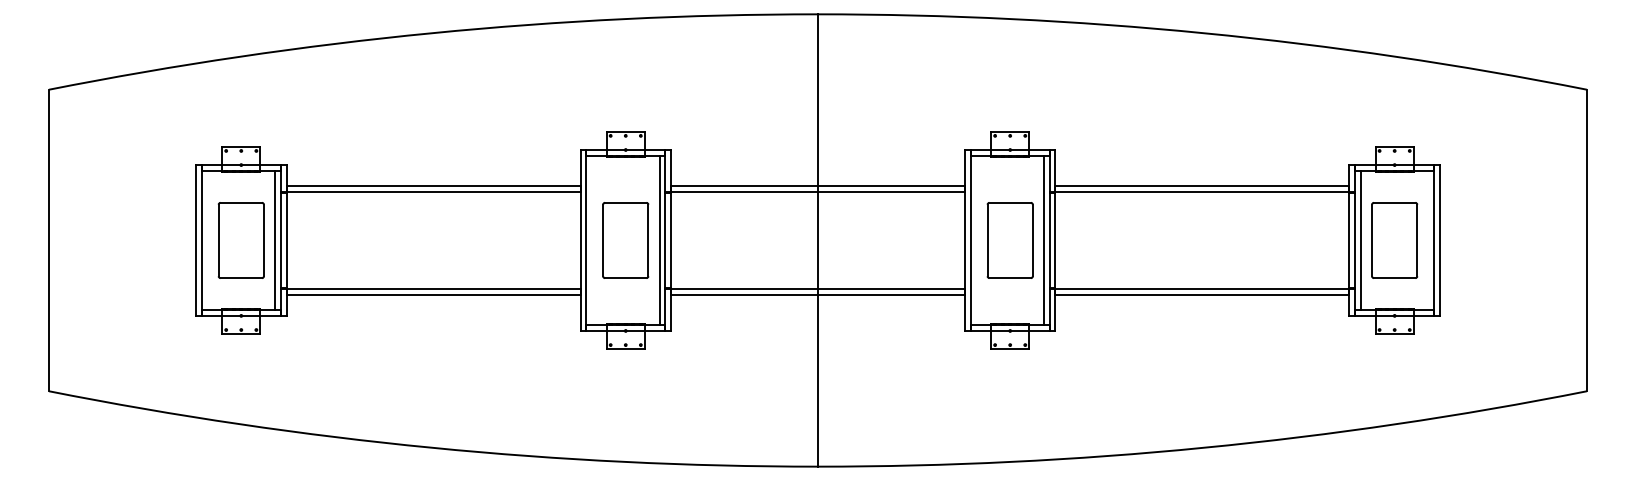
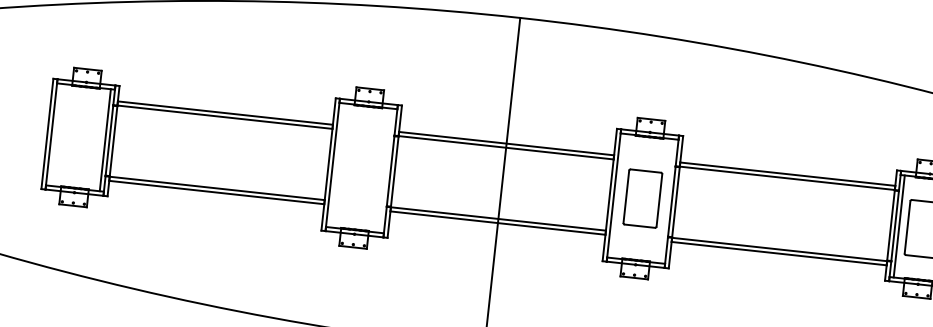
part: (240, 240) -> (79, 137), removed
part: (625, 240) -> (361, 168), removed
line: (659, 240) -> (386, 170), removed
line: (1044, 240) -> (667, 201), removed

